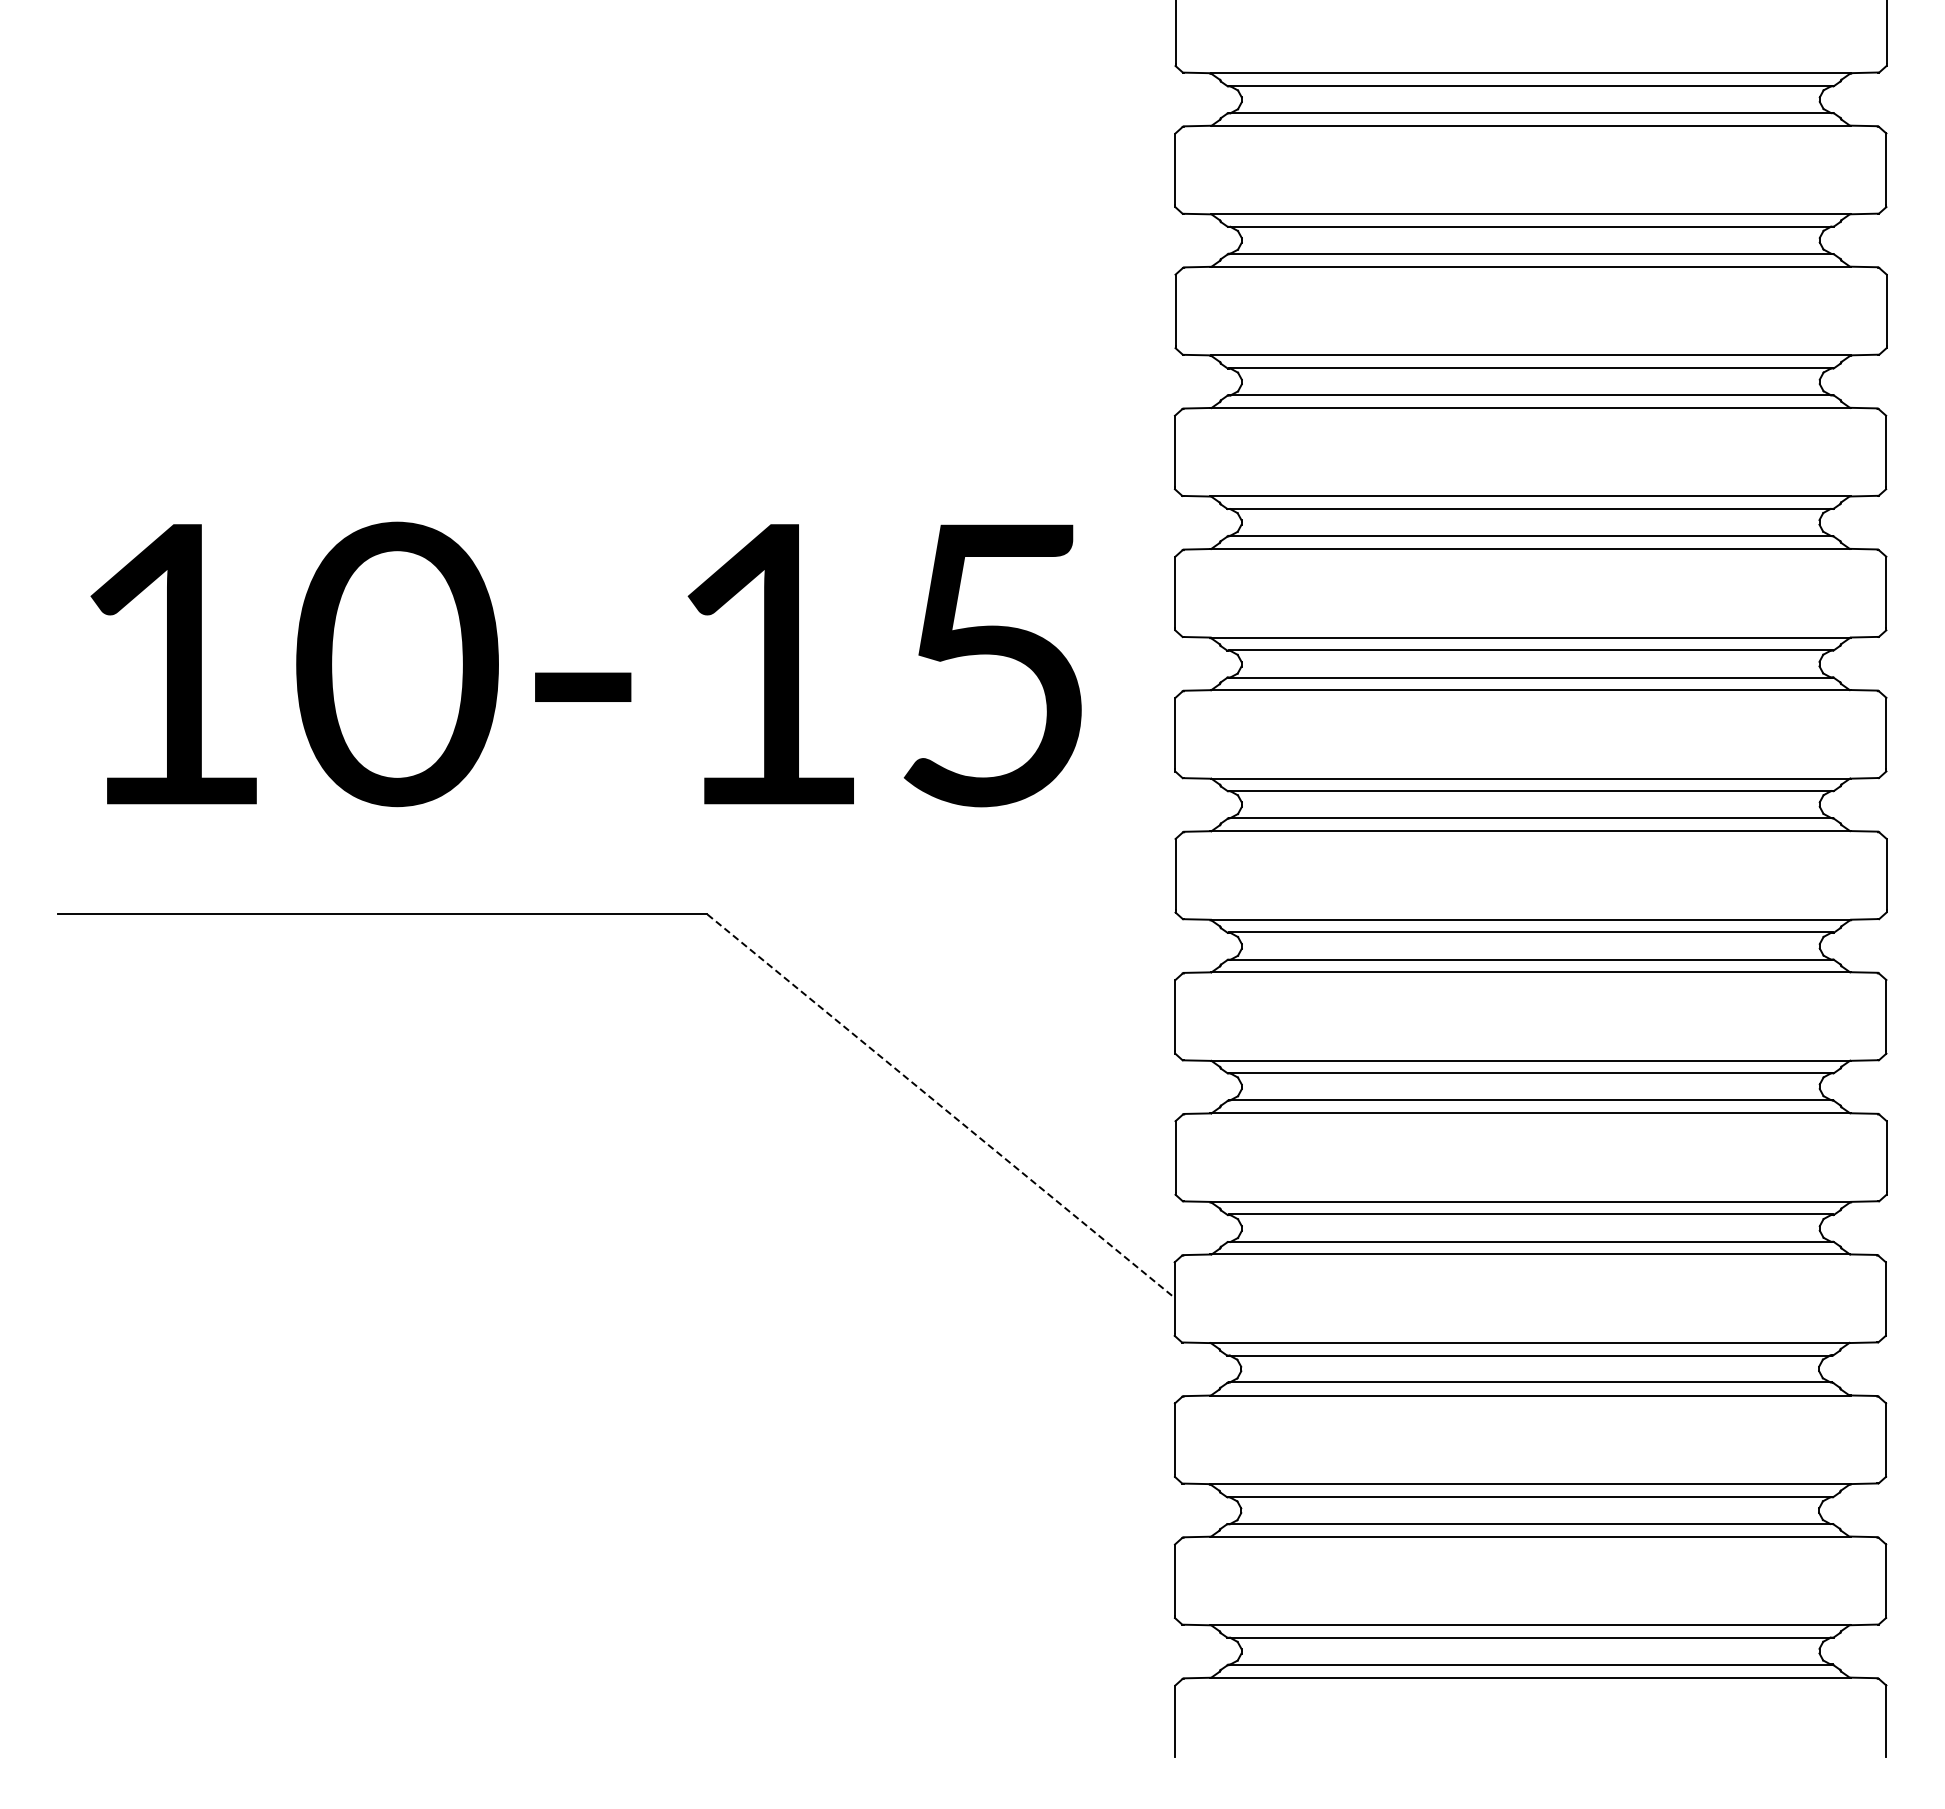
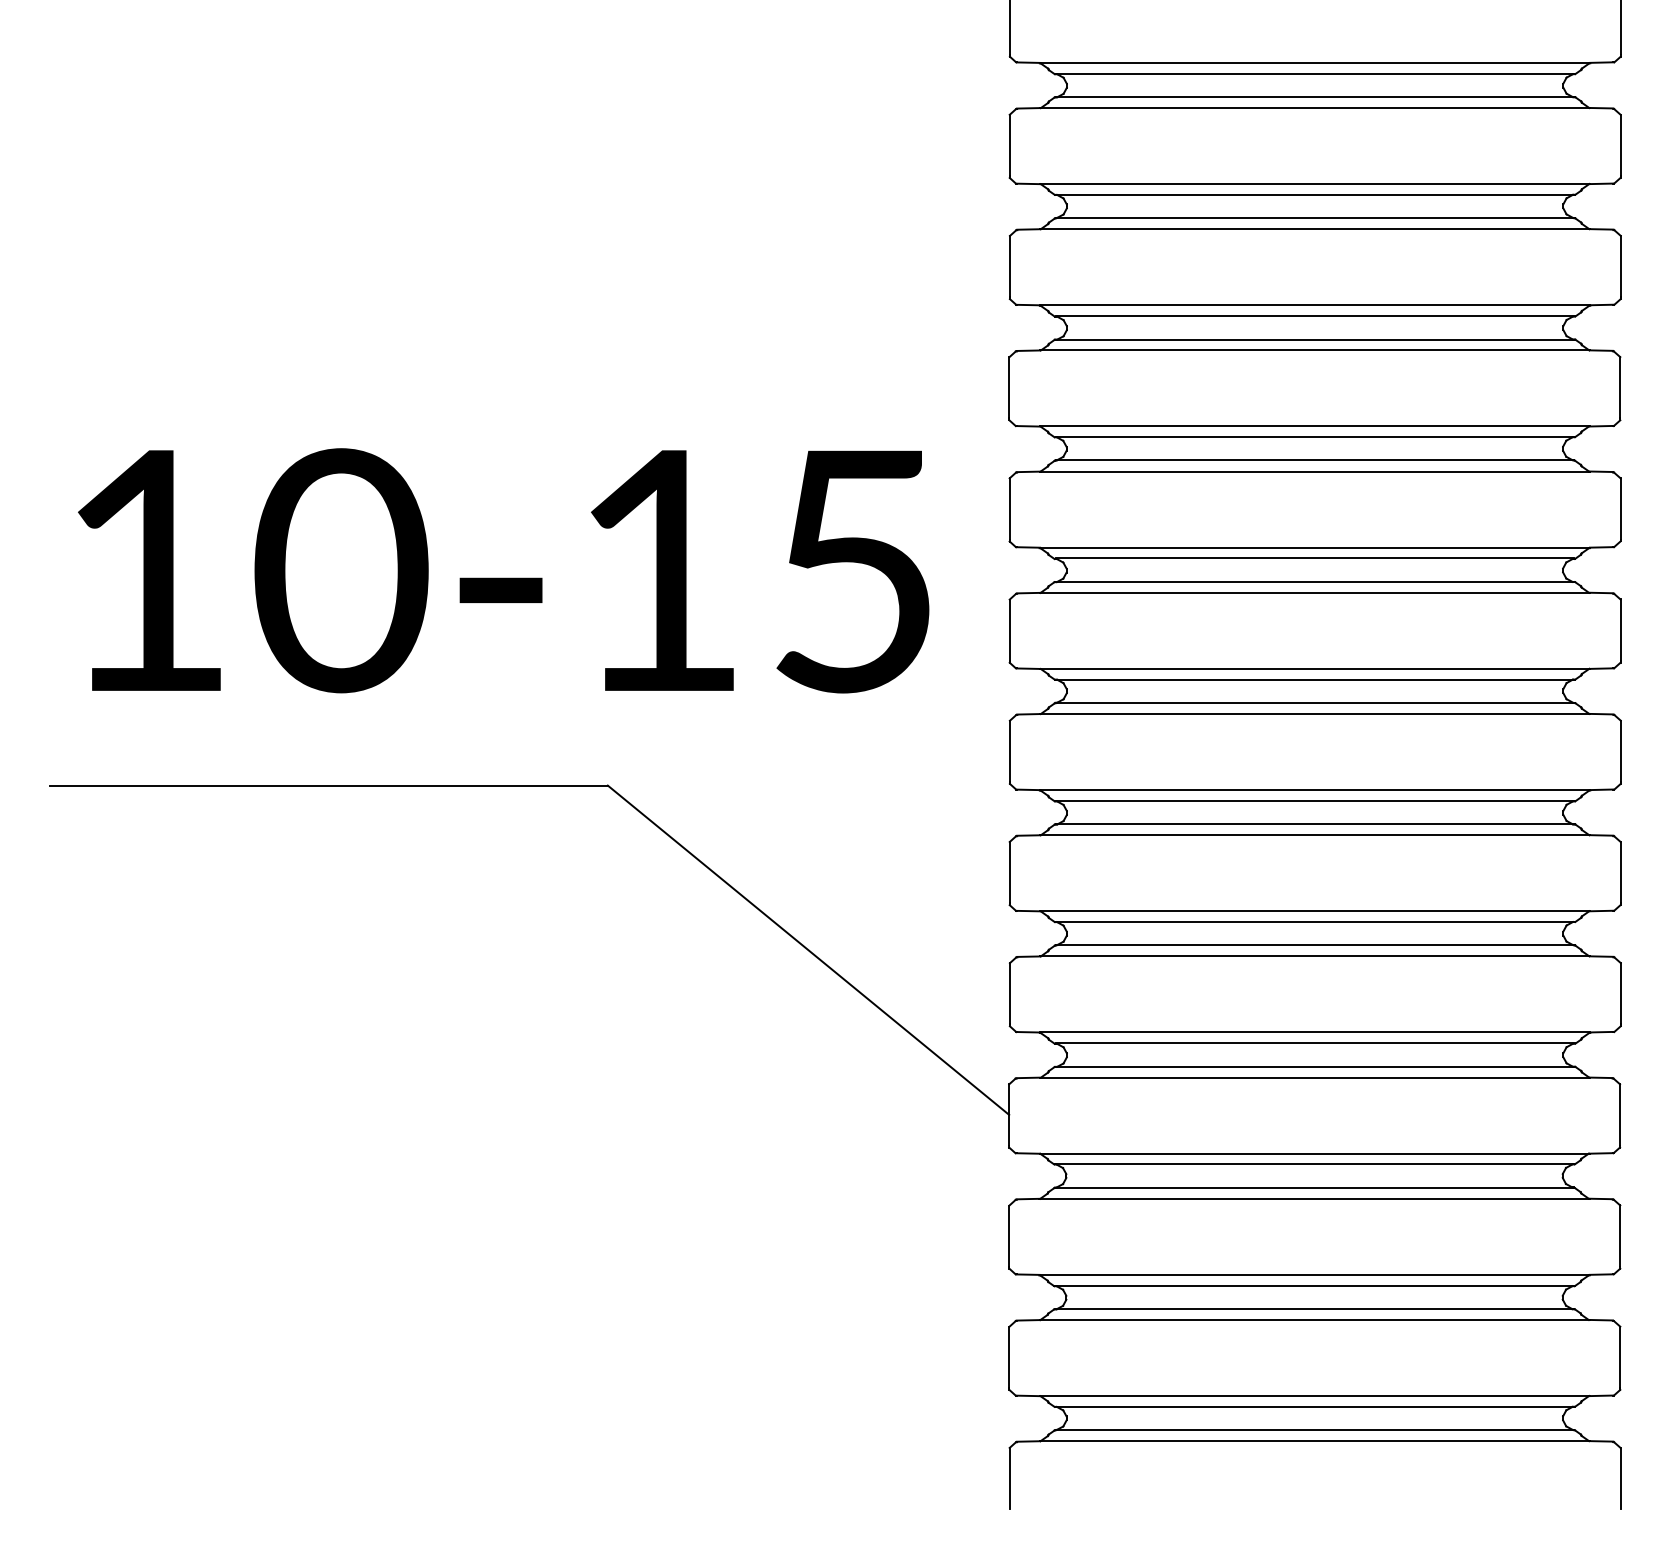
line: (941, 1106) -> (808, 950), dashed -> solid

